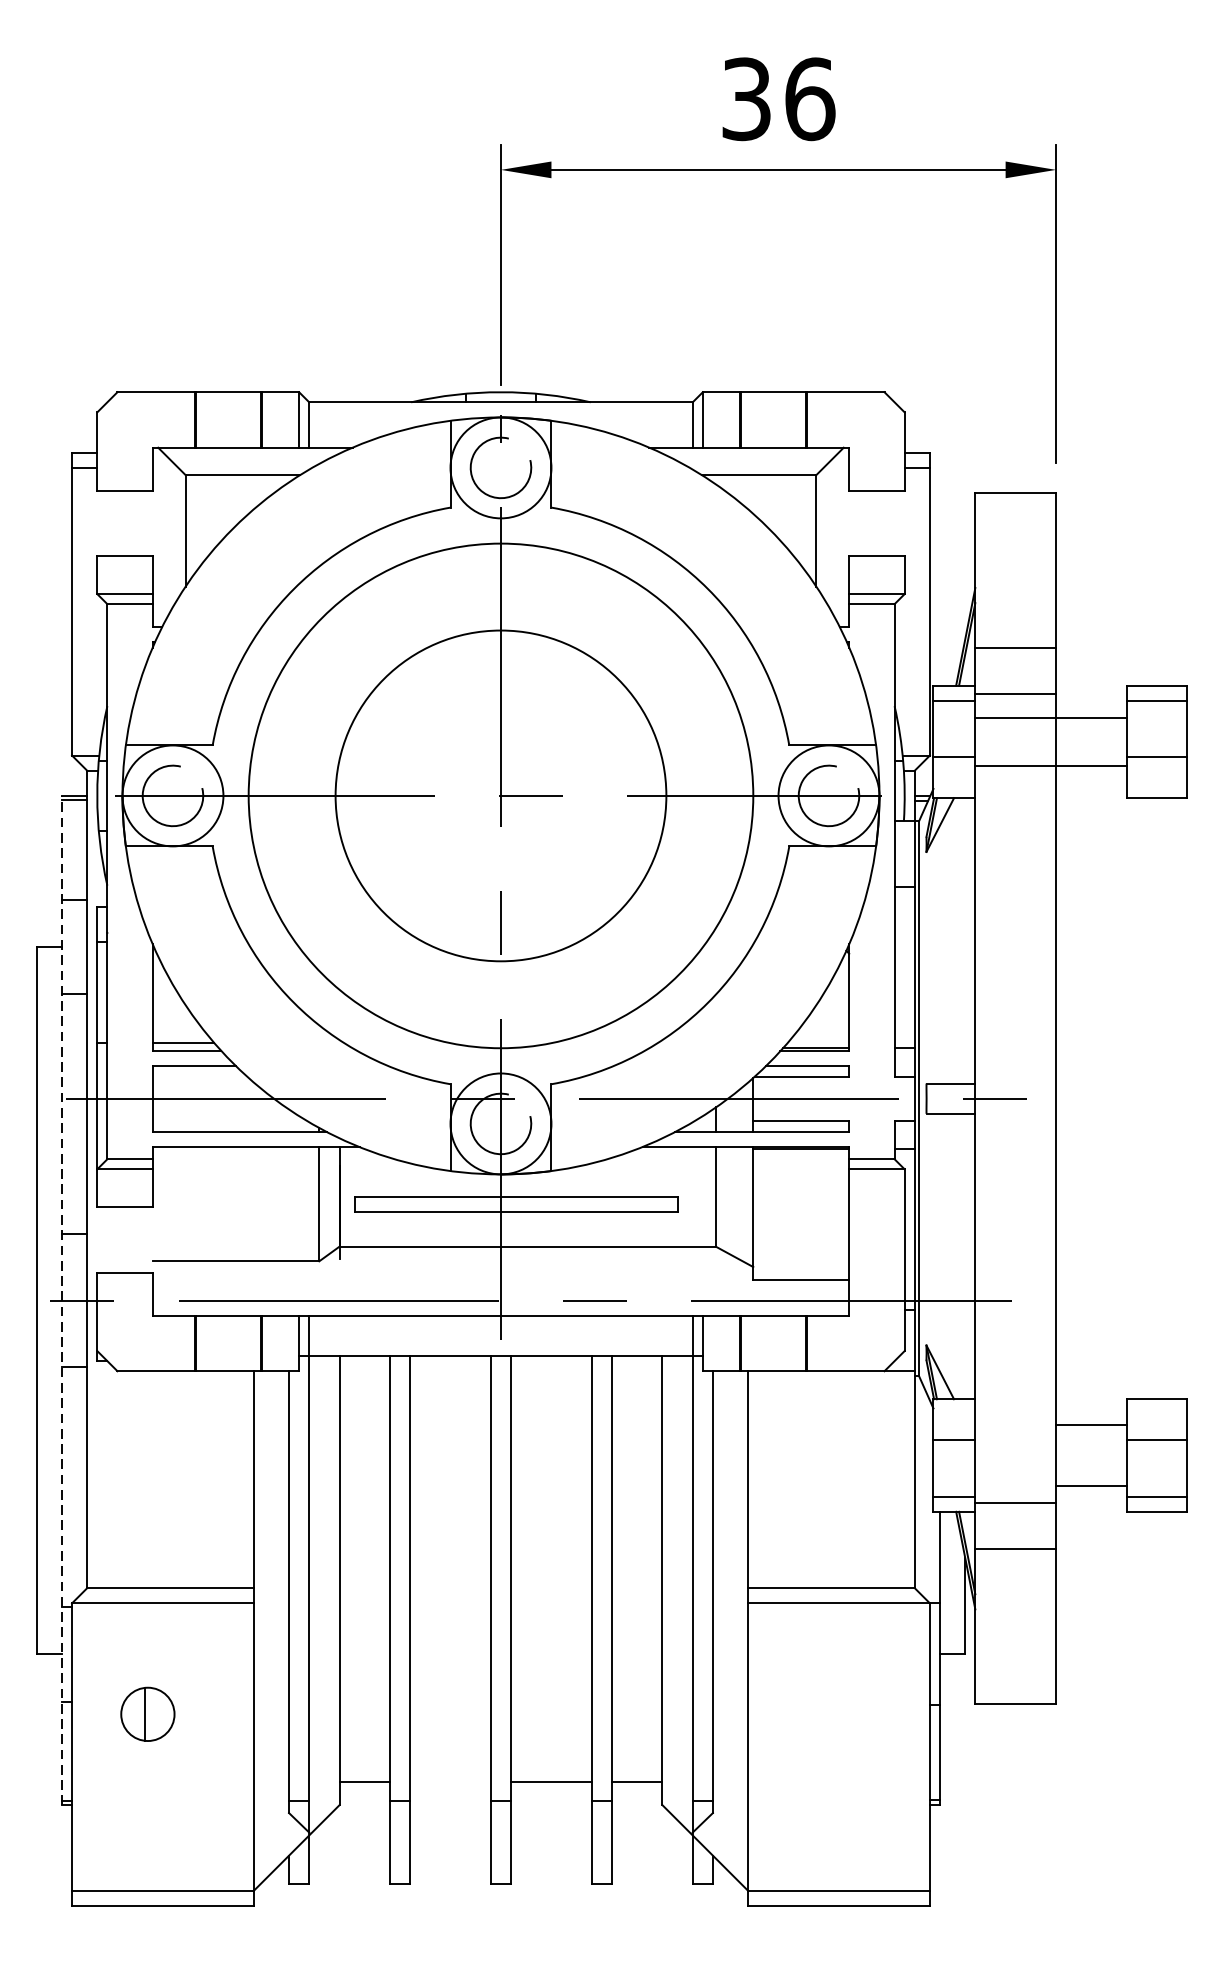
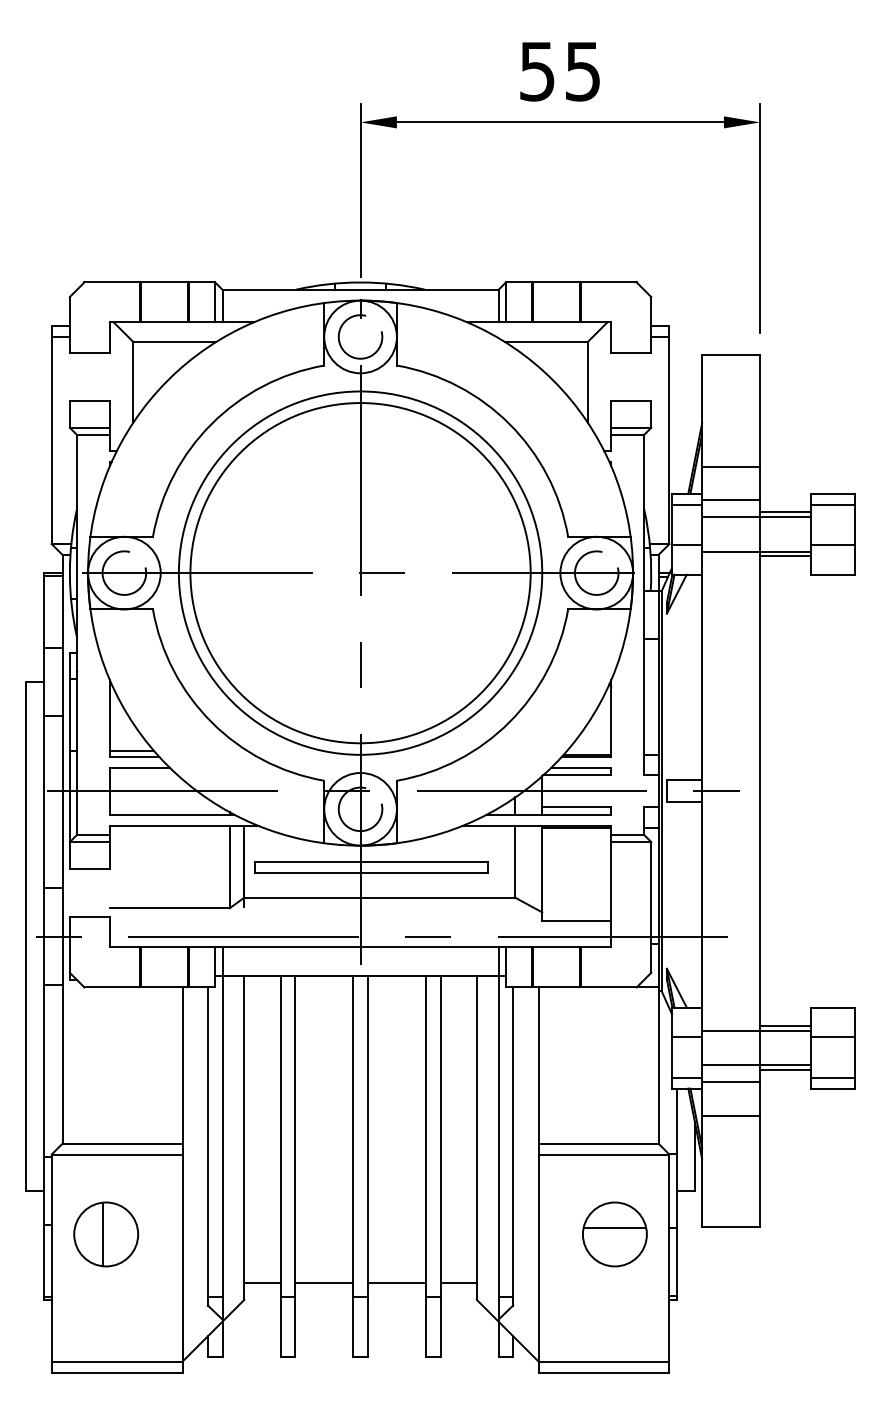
text: (778, 99) -> (560, 71), 36 -> 55
line: (1091, 711) -> (785, 512), added
line: (1091, 772) -> (785, 556), added
circle: (500, 796) -> (360, 573), size x1.43
line: (62, 1300) -> (44, 936), dashed -> solid
line: (1050, 1431) -> (756, 1030), added
line: (1050, 1479) -> (756, 1065), added
part: (148, 1714) -> (106, 1234), size x1.67
part: (853, 1714) -> (614, 1234), added
line: (450, 1782) -> (324, 1283), added

